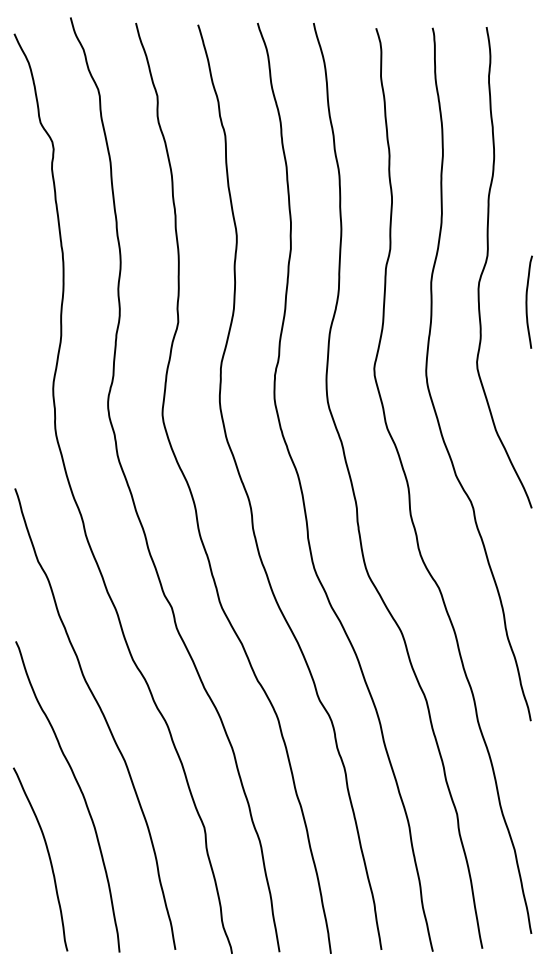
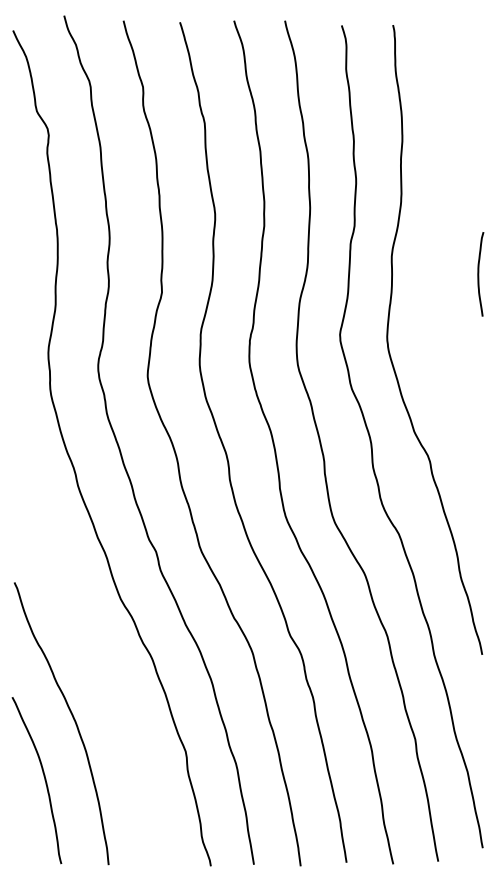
curve: (487, 261) -> (442, 237), removed
curve: (102, 715) -> (93, 649), removed

